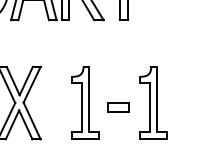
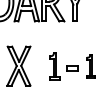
part: (85, 103) -> (54, 66), size x0.7
part: (152, 103) -> (90, 66), size x0.6

